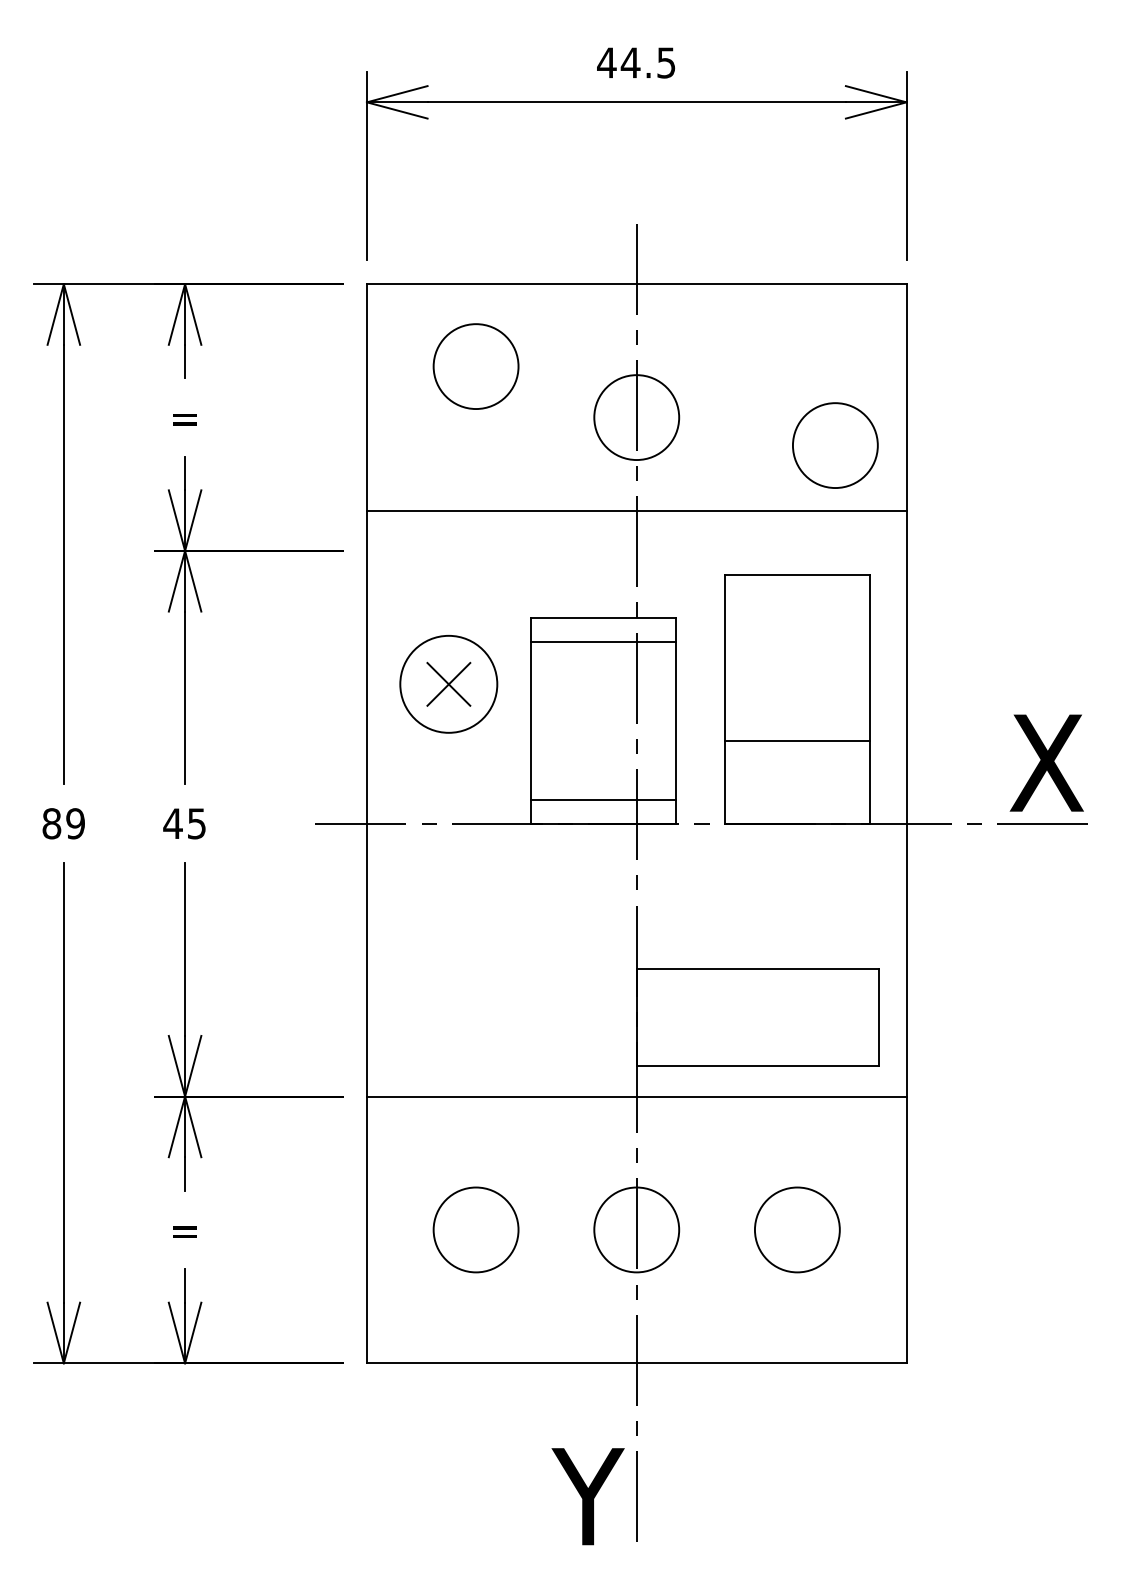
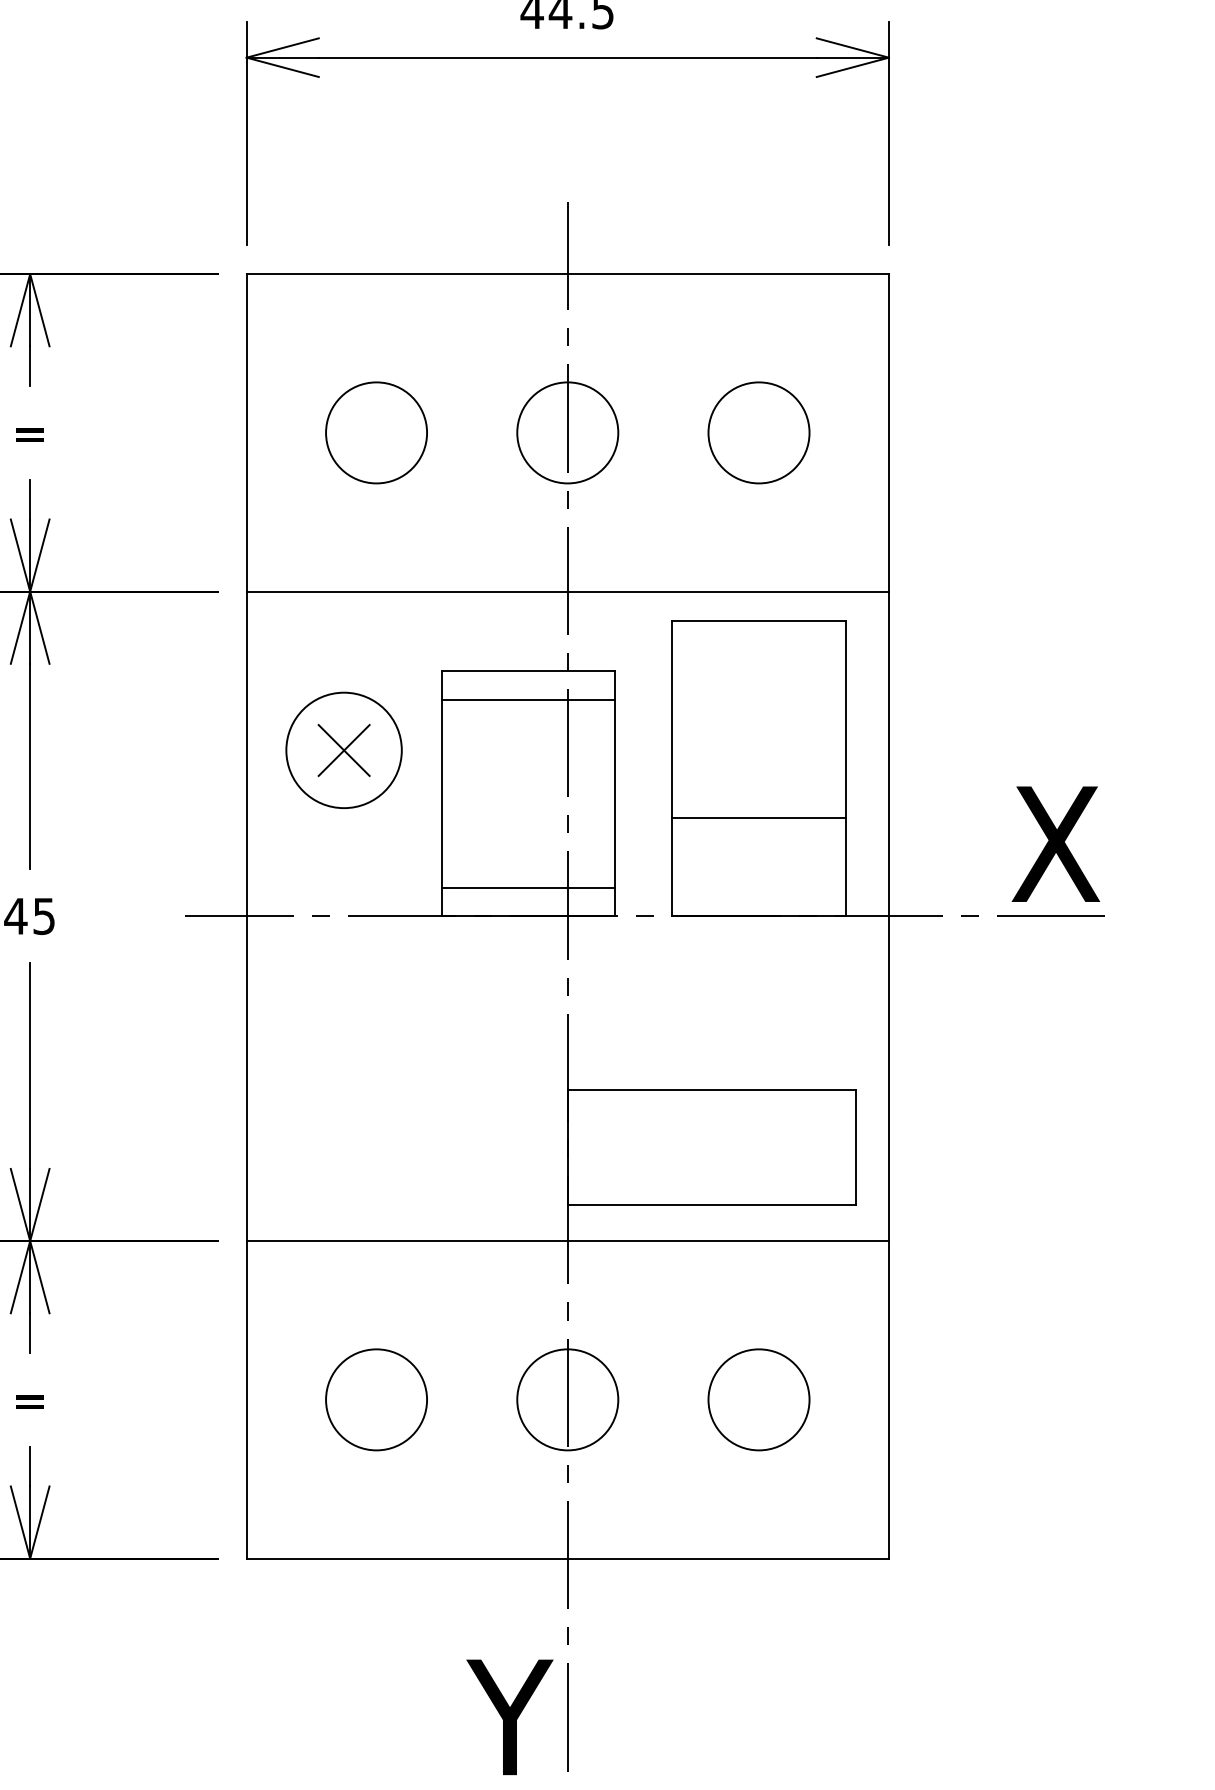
circle: (475, 366) -> (375, 432), moved
circle: (835, 445) -> (759, 432), moved
line: (636, 510) -> (567, 591), moved

